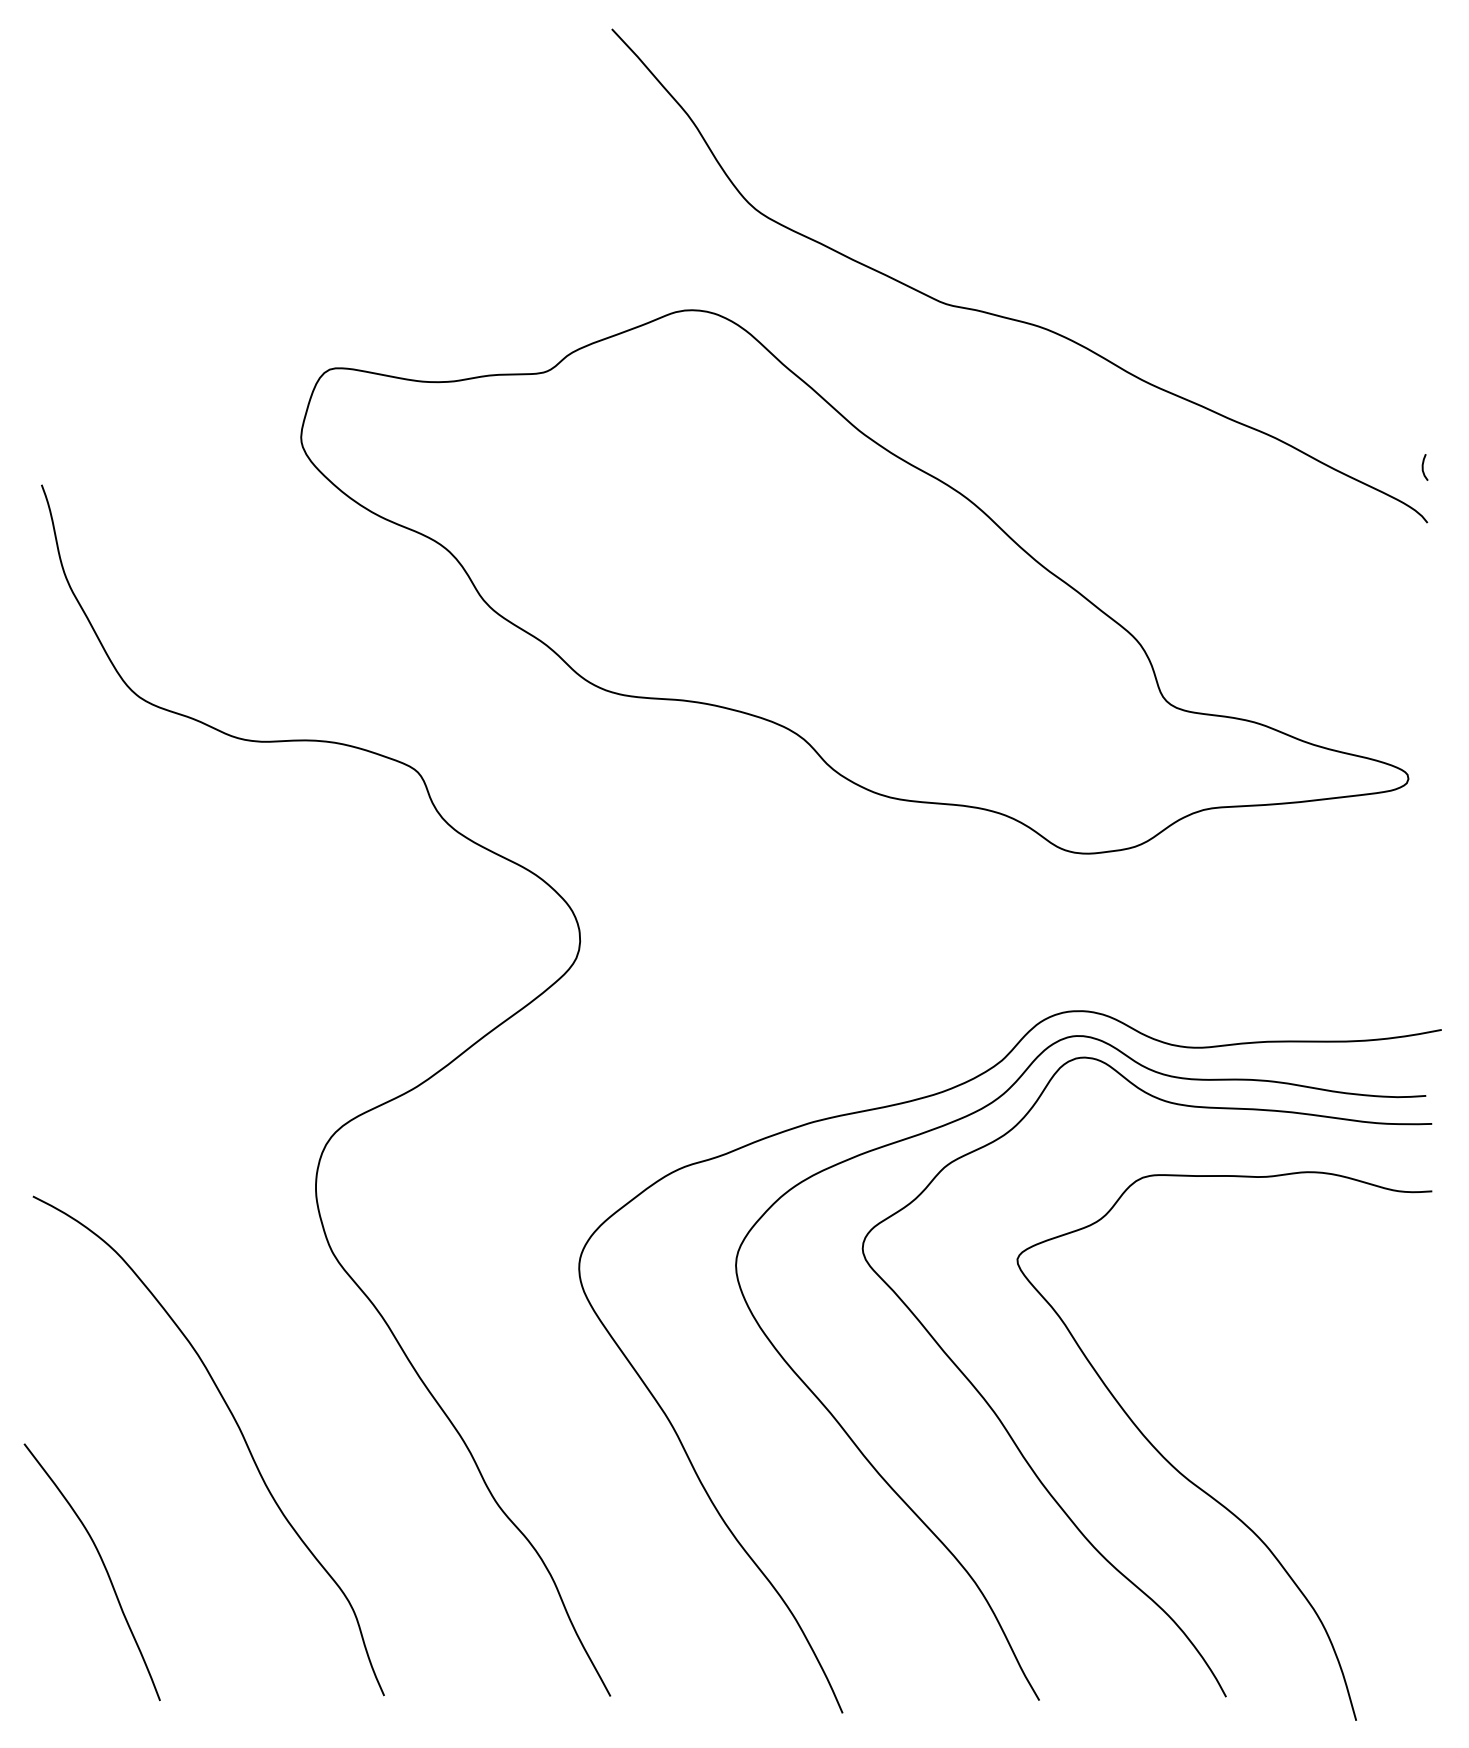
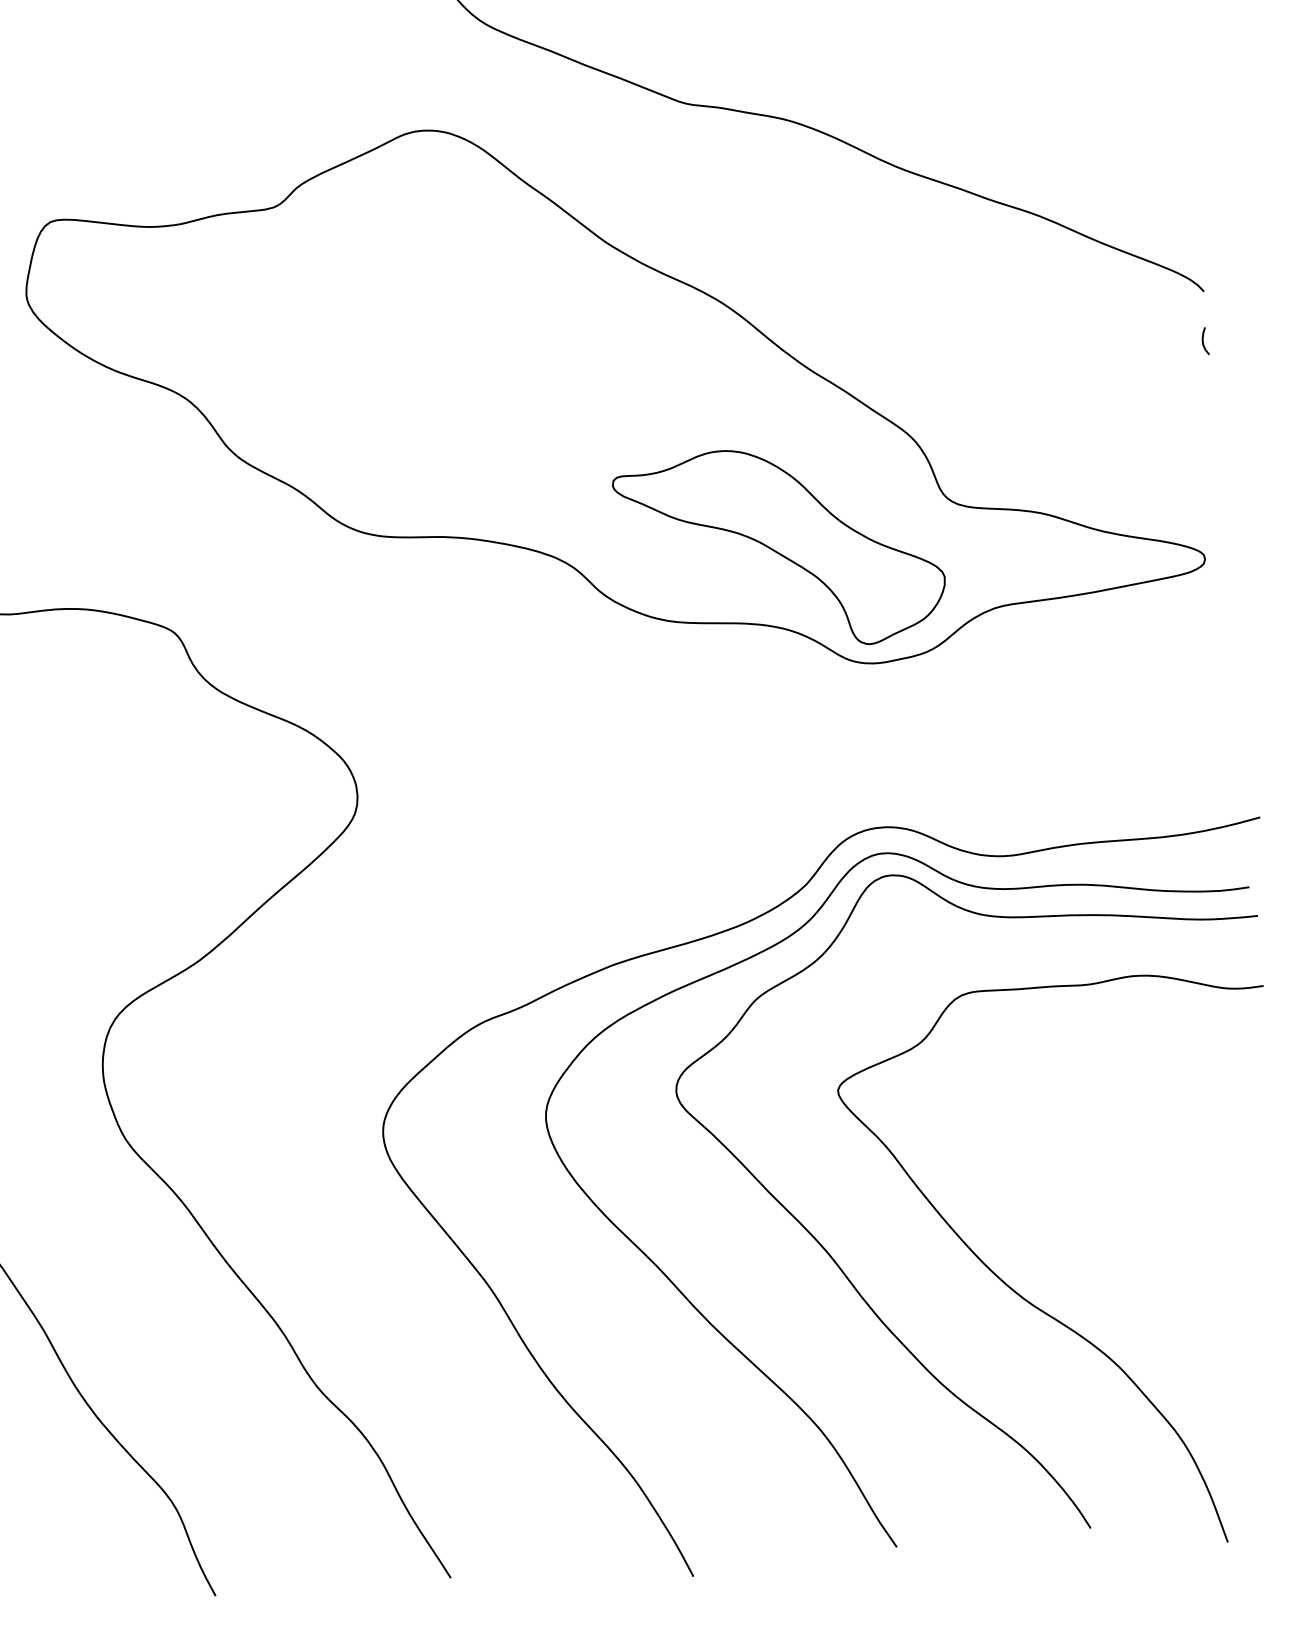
curve: (1423, 467) -> (1203, 341), moved
part: (1002, 736) -> (779, 548), added

